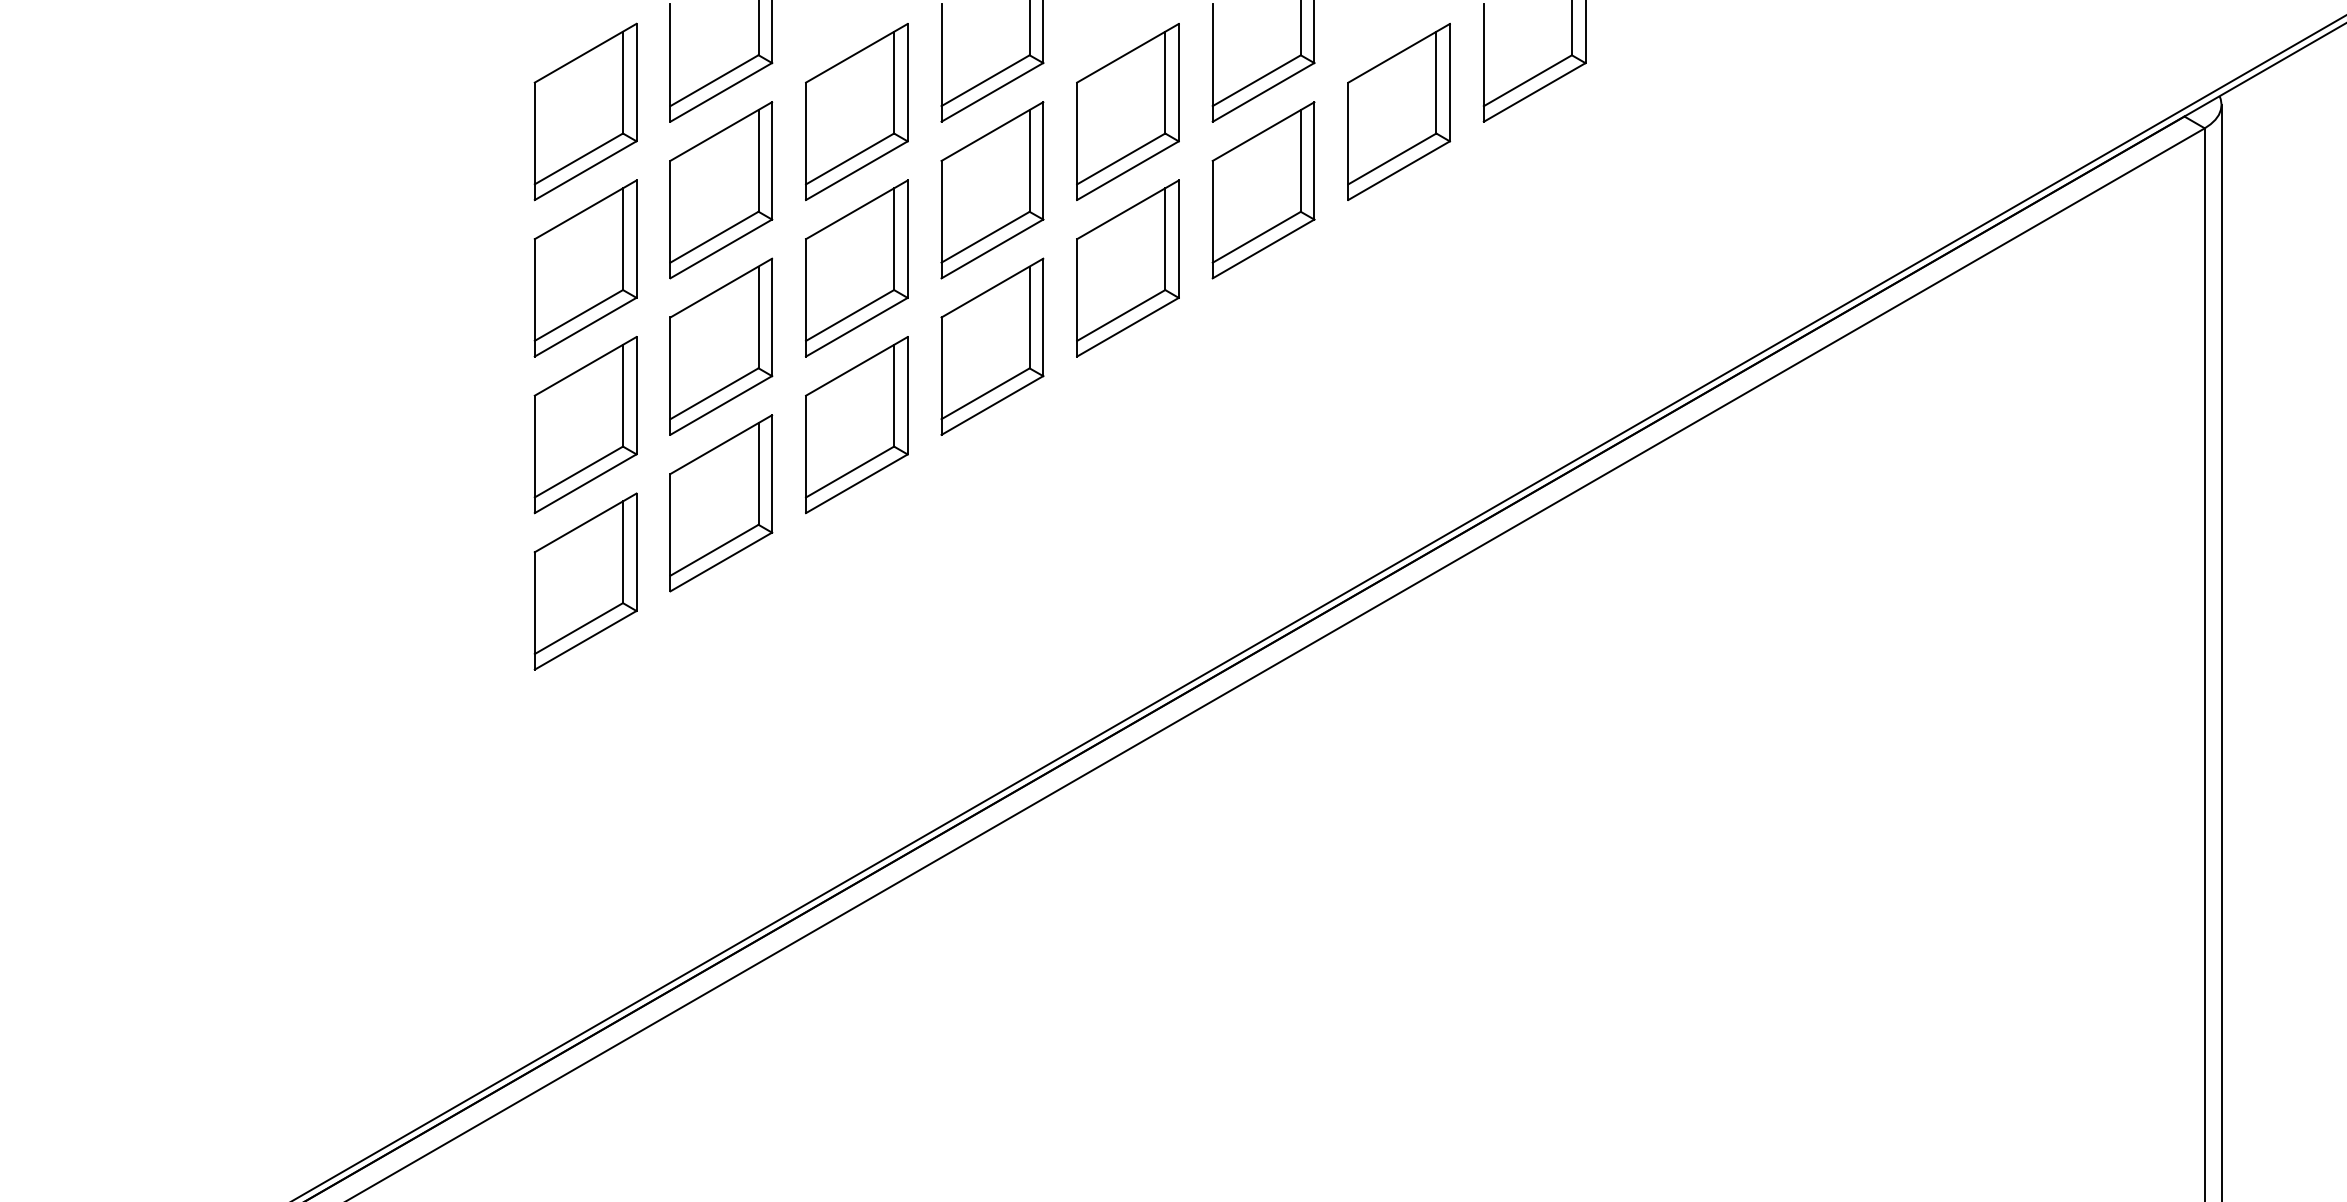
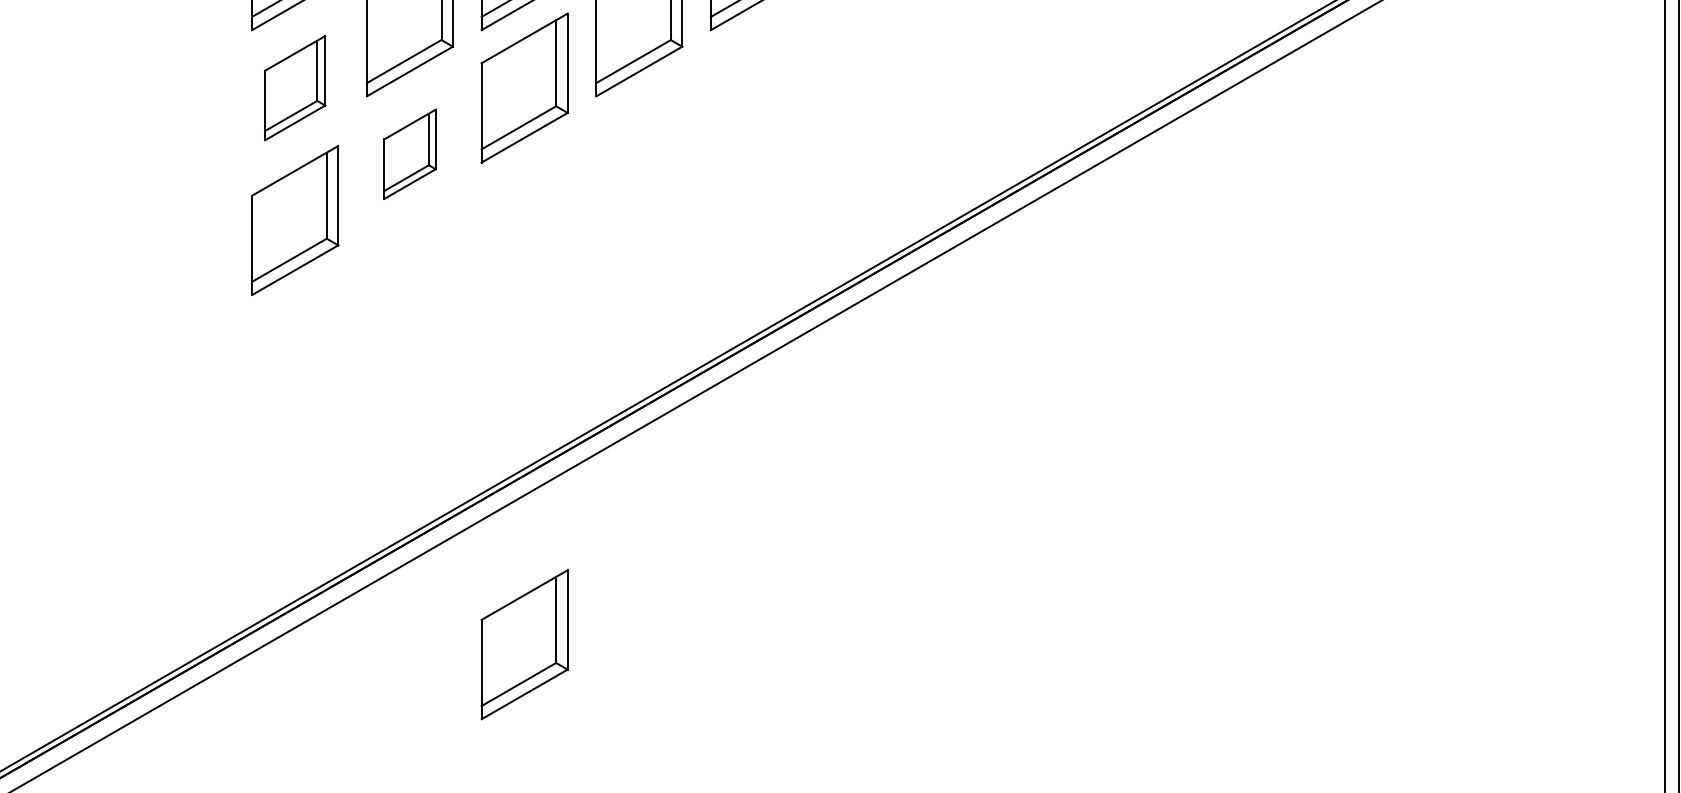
part: (585, 425) -> (295, 88), size x0.7
part: (721, 503) -> (410, 154), size x0.6
part: (856, 1083) -> (524, 645), added

